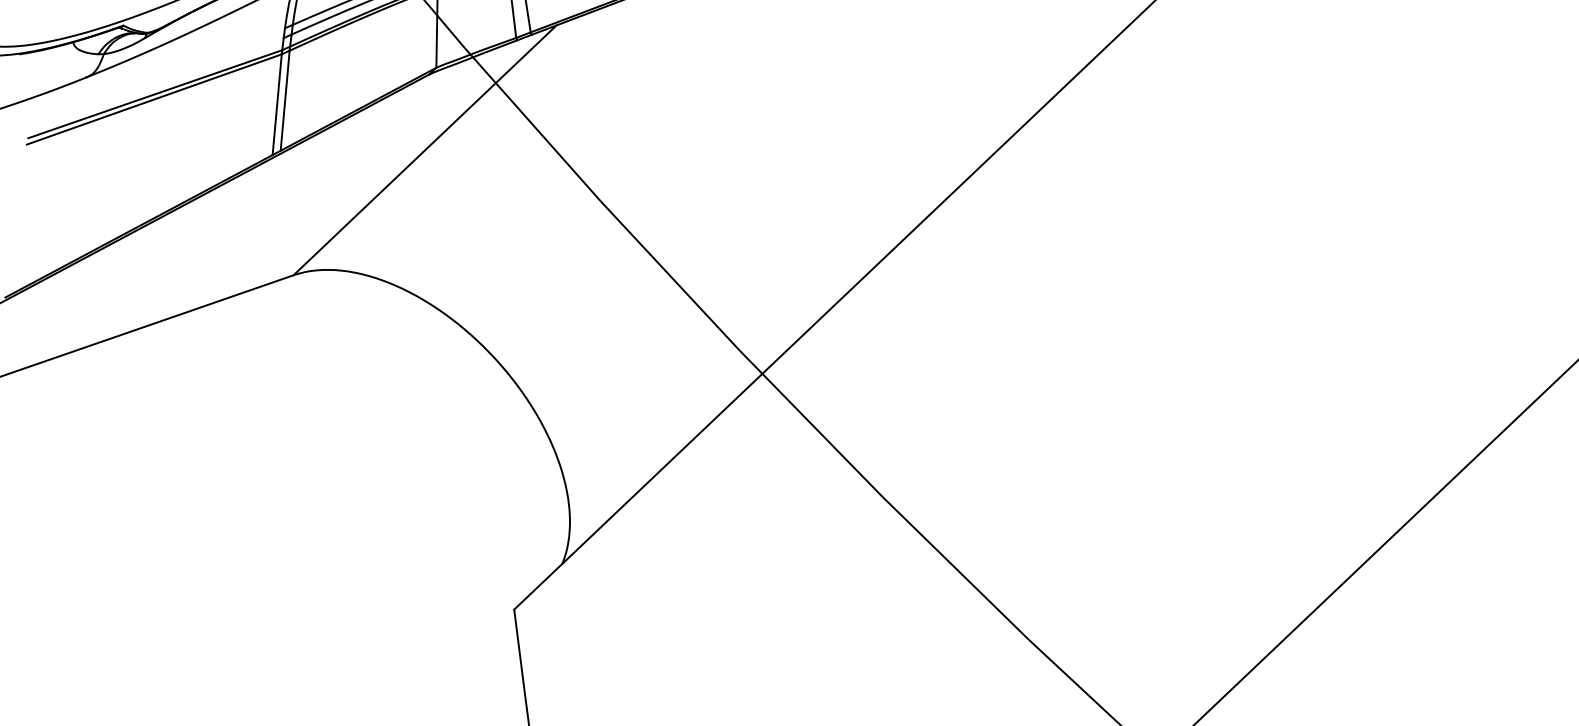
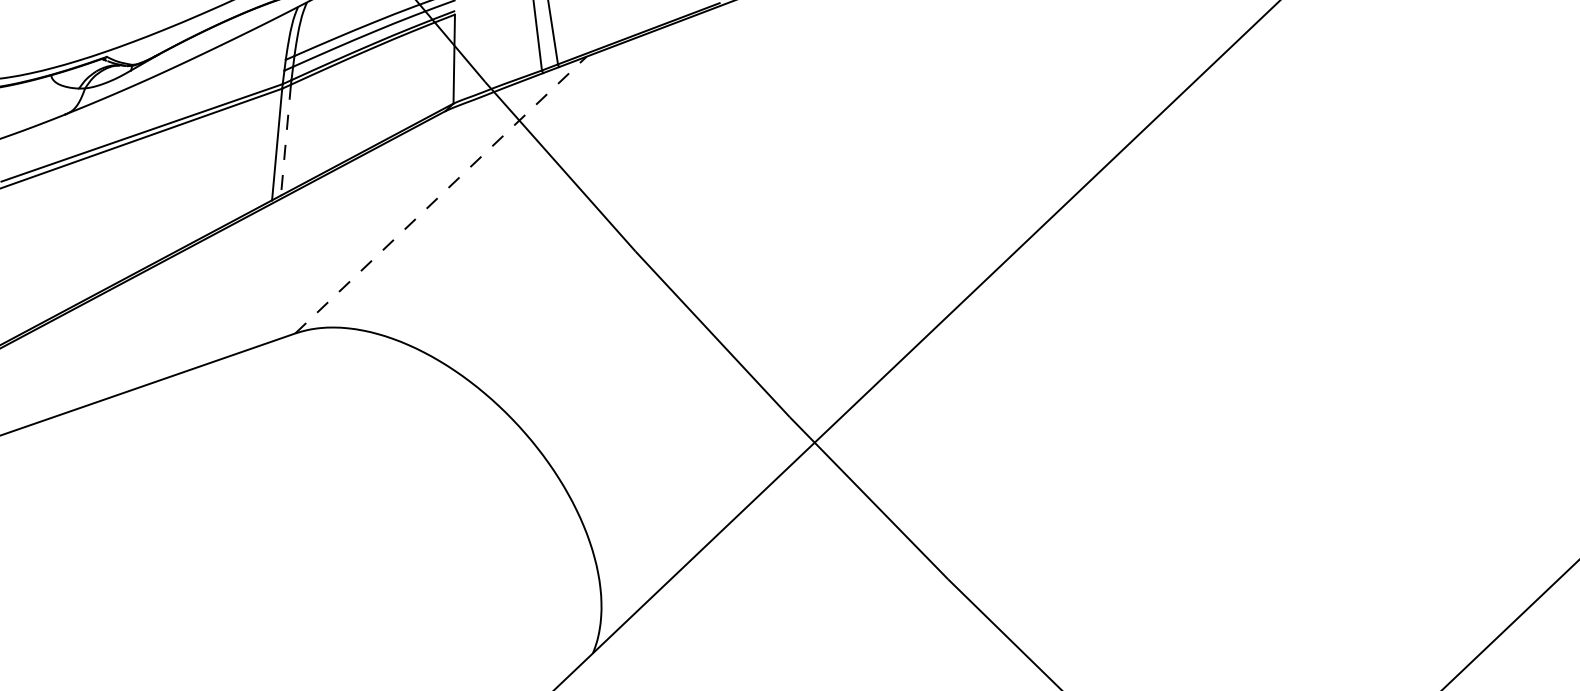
line: (285, 101) -> (286, 140), solid -> dashed
line: (425, 150) -> (441, 195), solid -> dashed

